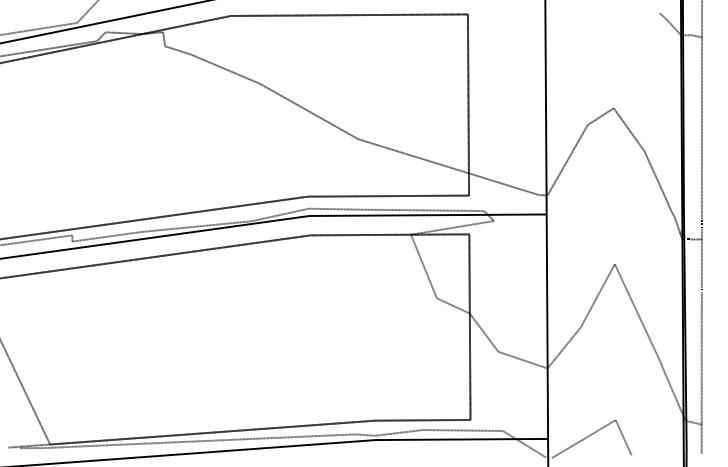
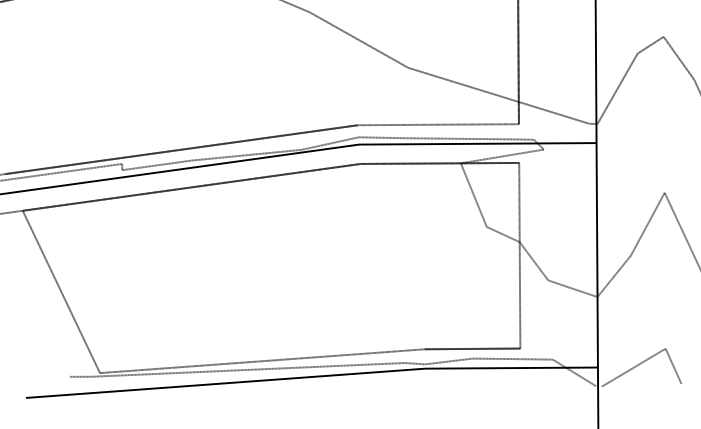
line: (388, 195) -> (438, 124), removed
line: (469, 327) -> (519, 256), removed
line: (191, 433) -> (241, 362), removed

